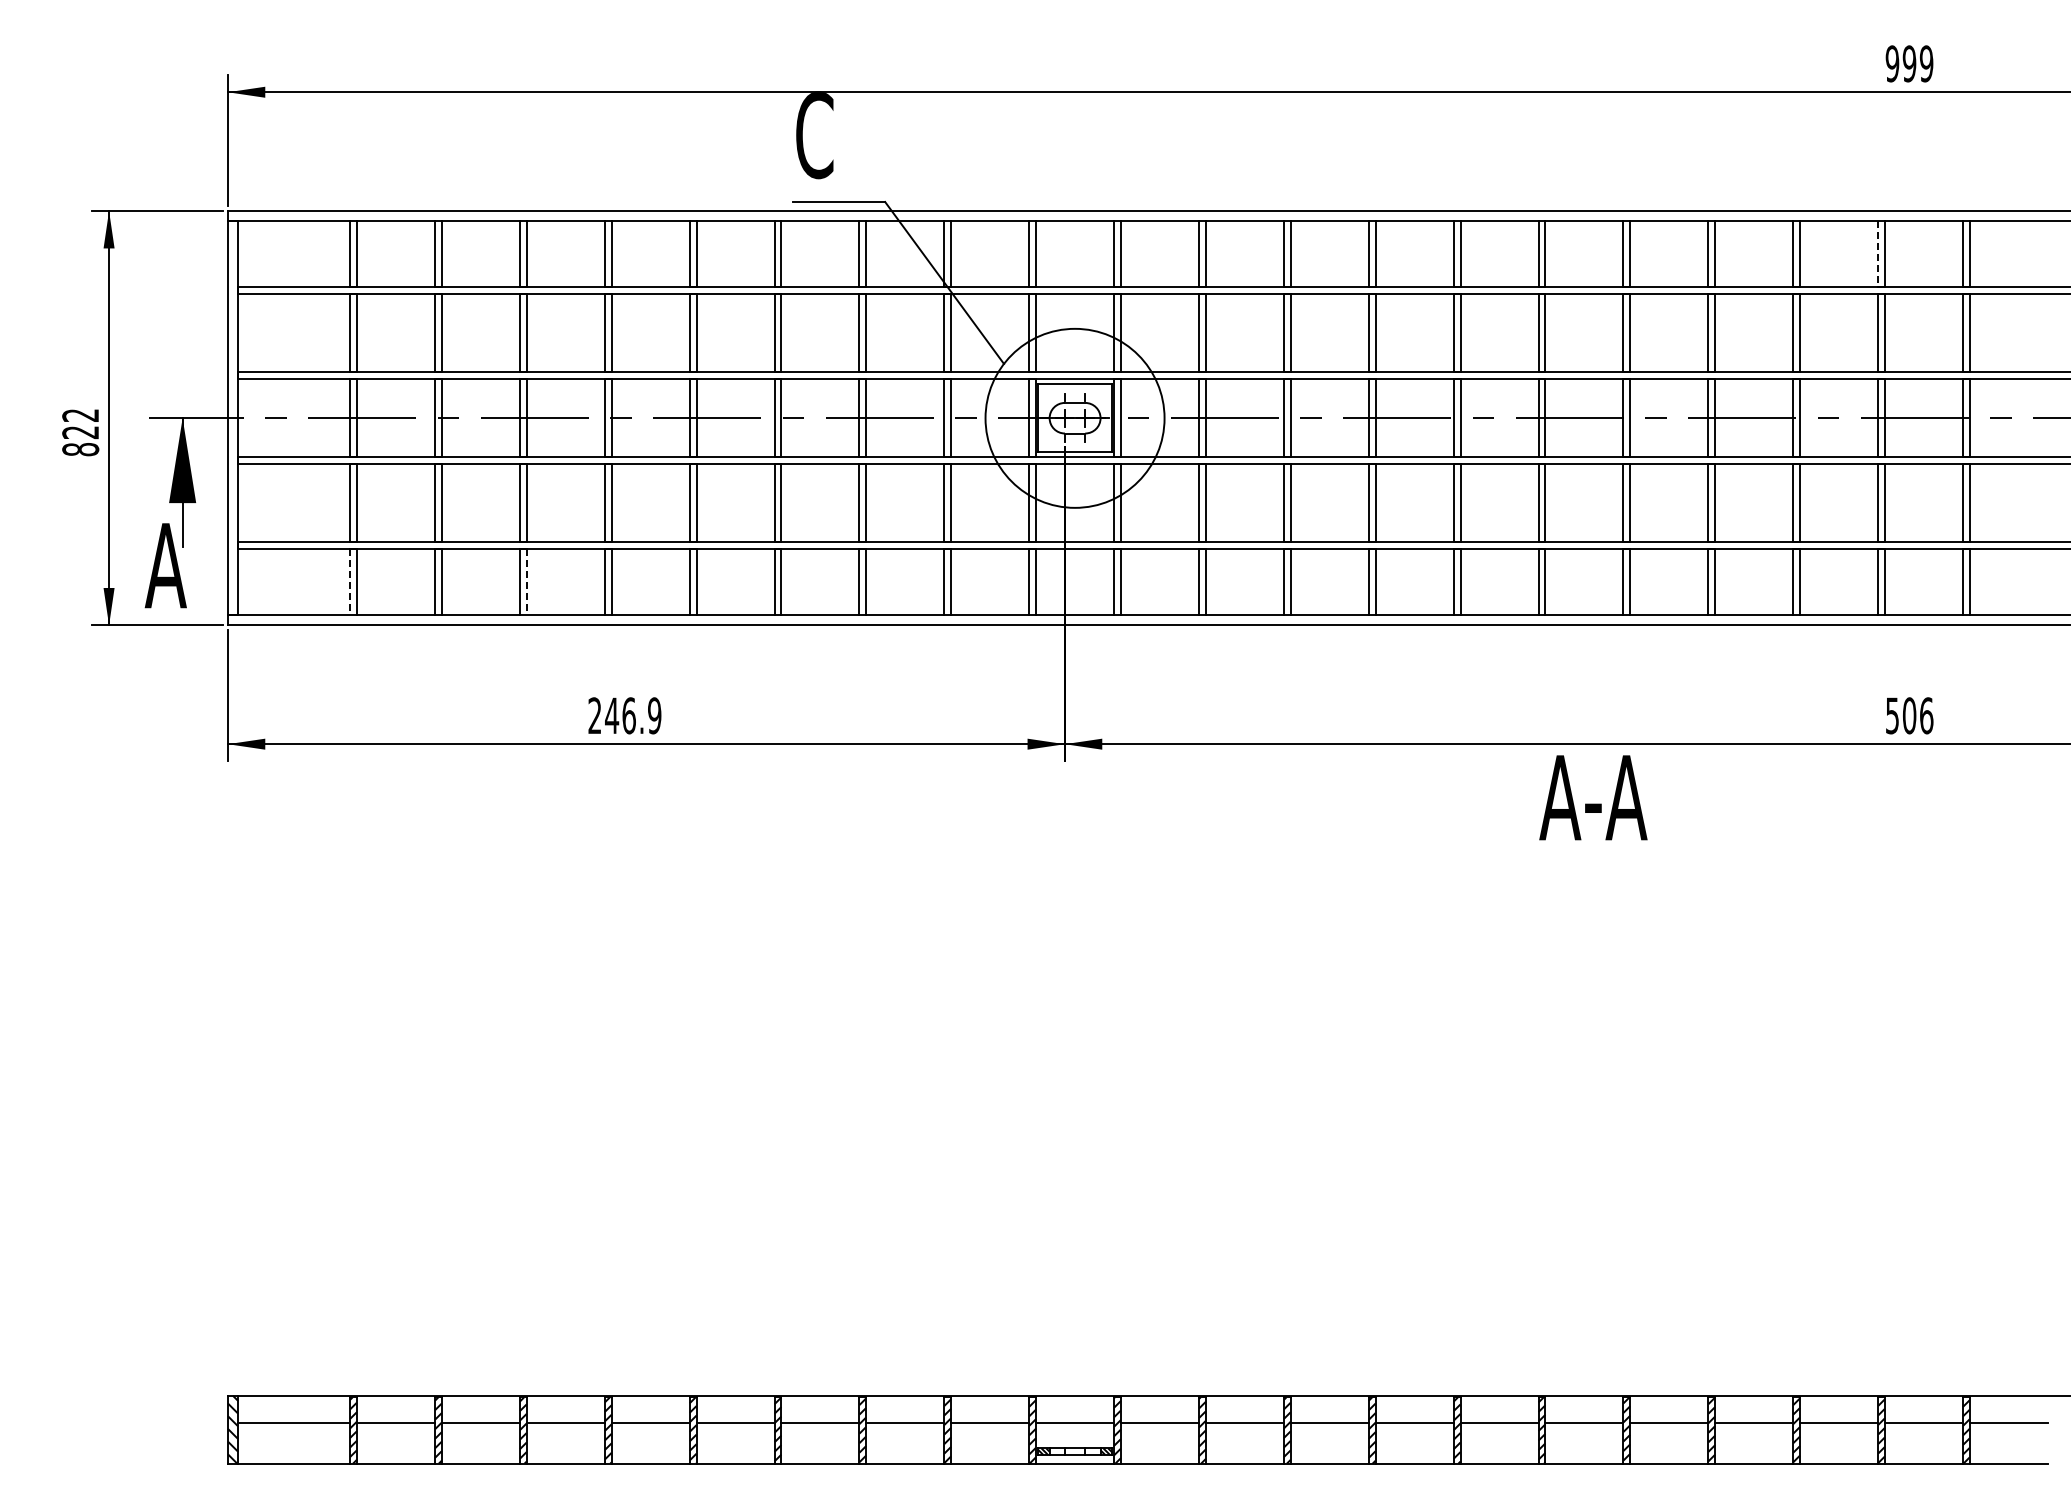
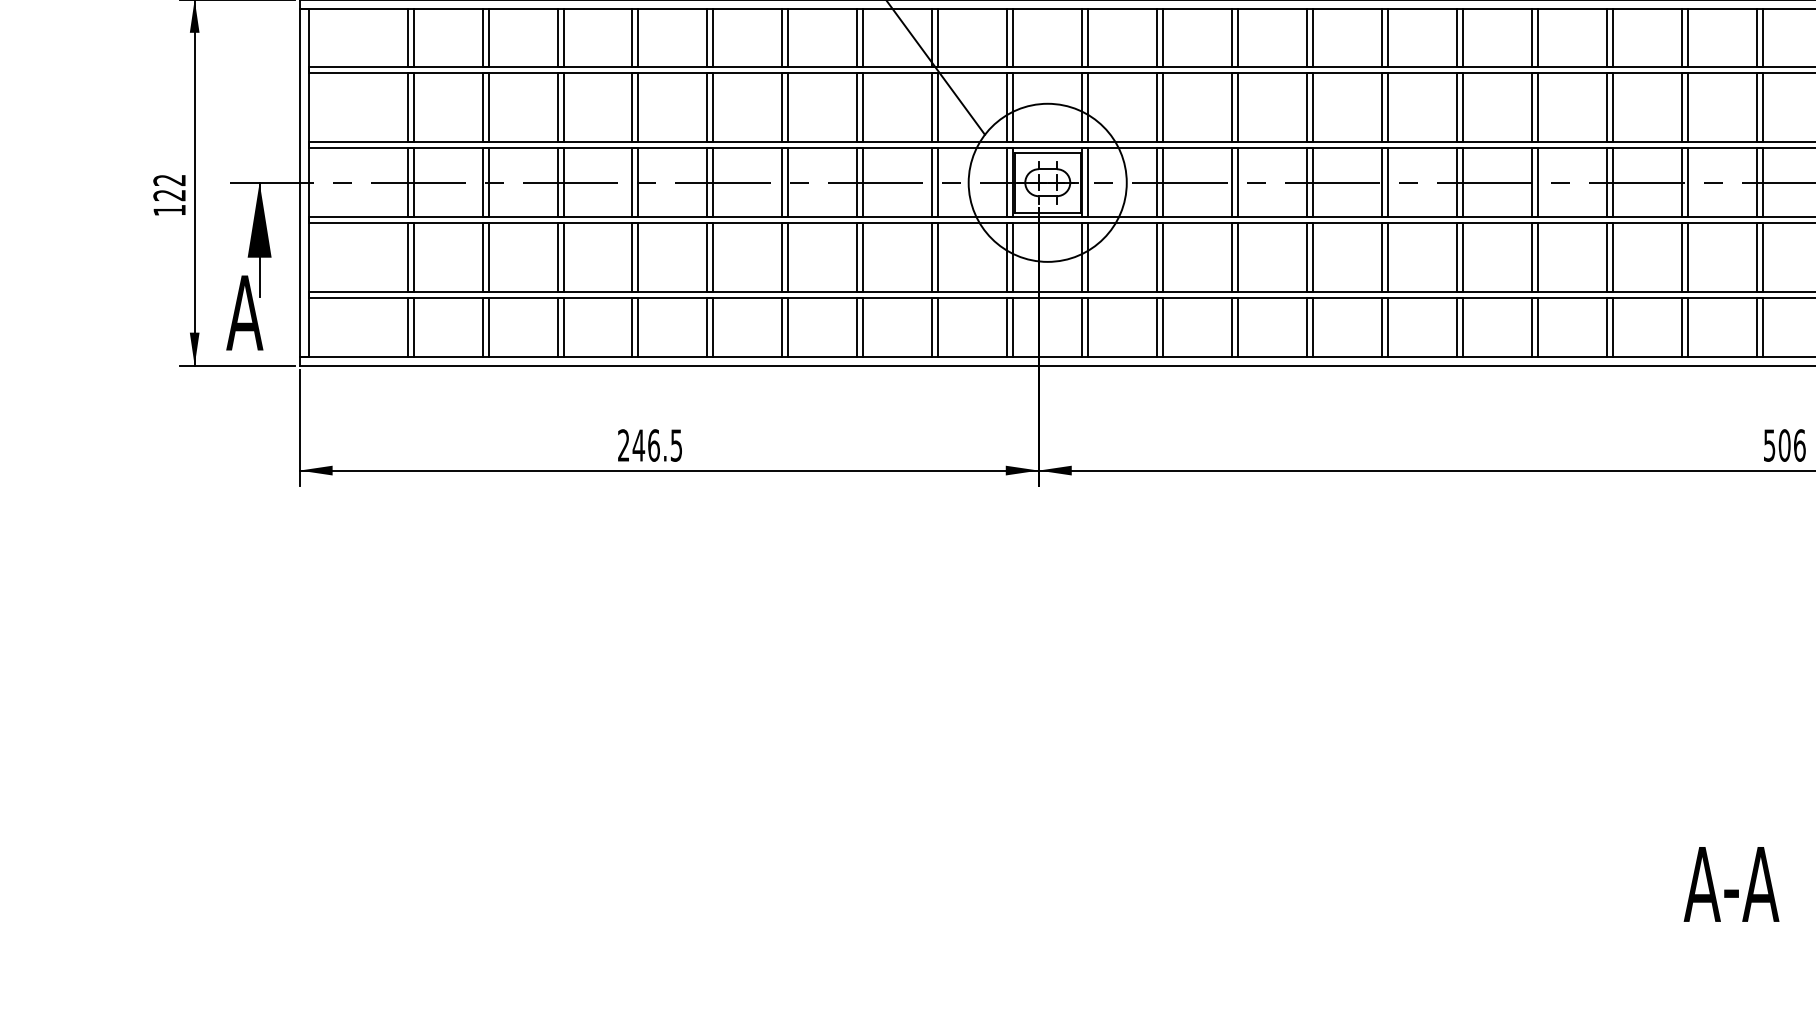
line: (1878, 254) -> (1757, 38), dashed -> solid
text: (80, 449) -> (169, 210), 822 -> 122
line: (350, 582) -> (407, 327), dashed -> solid
line: (526, 582) -> (563, 327), dashed -> solid
text: (654, 715) -> (676, 445), 246.9 -> 246.5
text: (1593, 797) -> (1731, 884), moved

